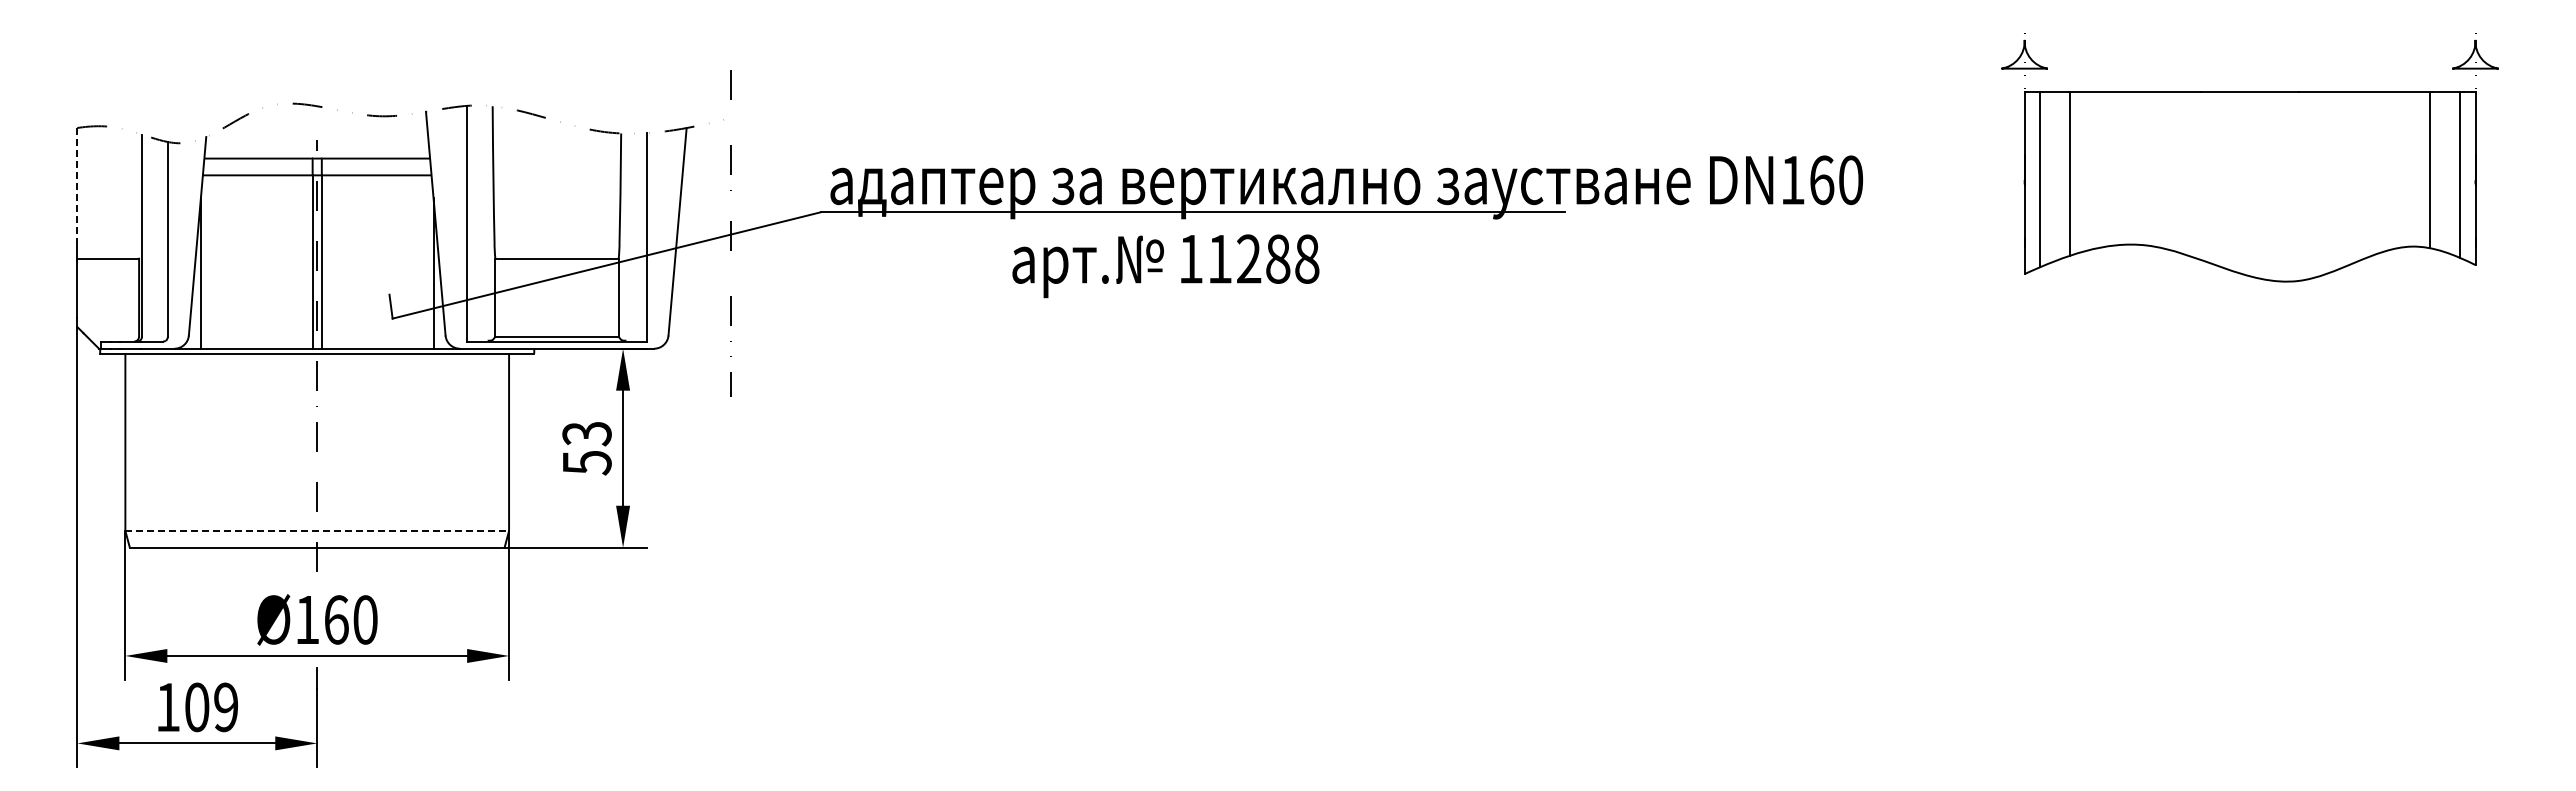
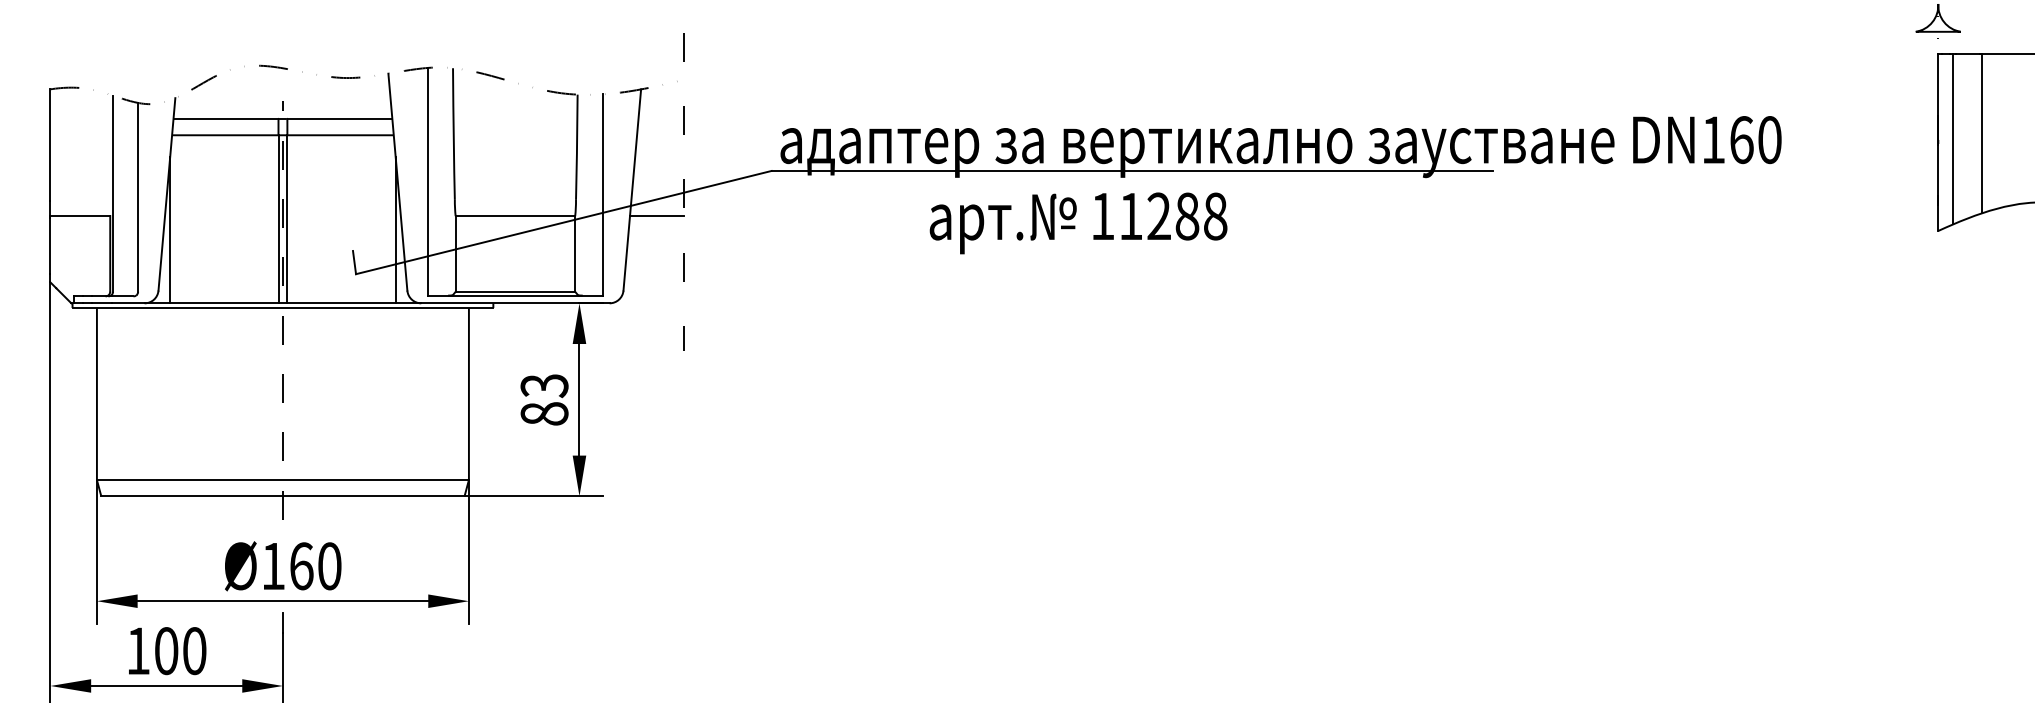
line: (77, 185) -> (50, 145), dashed -> solid
line: (702, 258) -> (656, 215), added
text: (1165, 266) -> (1078, 223), moved
text: (586, 462) -> (543, 413), 53 -> 83
line: (317, 530) -> (283, 479), dashed -> solid
text: (226, 707) -> (194, 651), 109 -> 100

